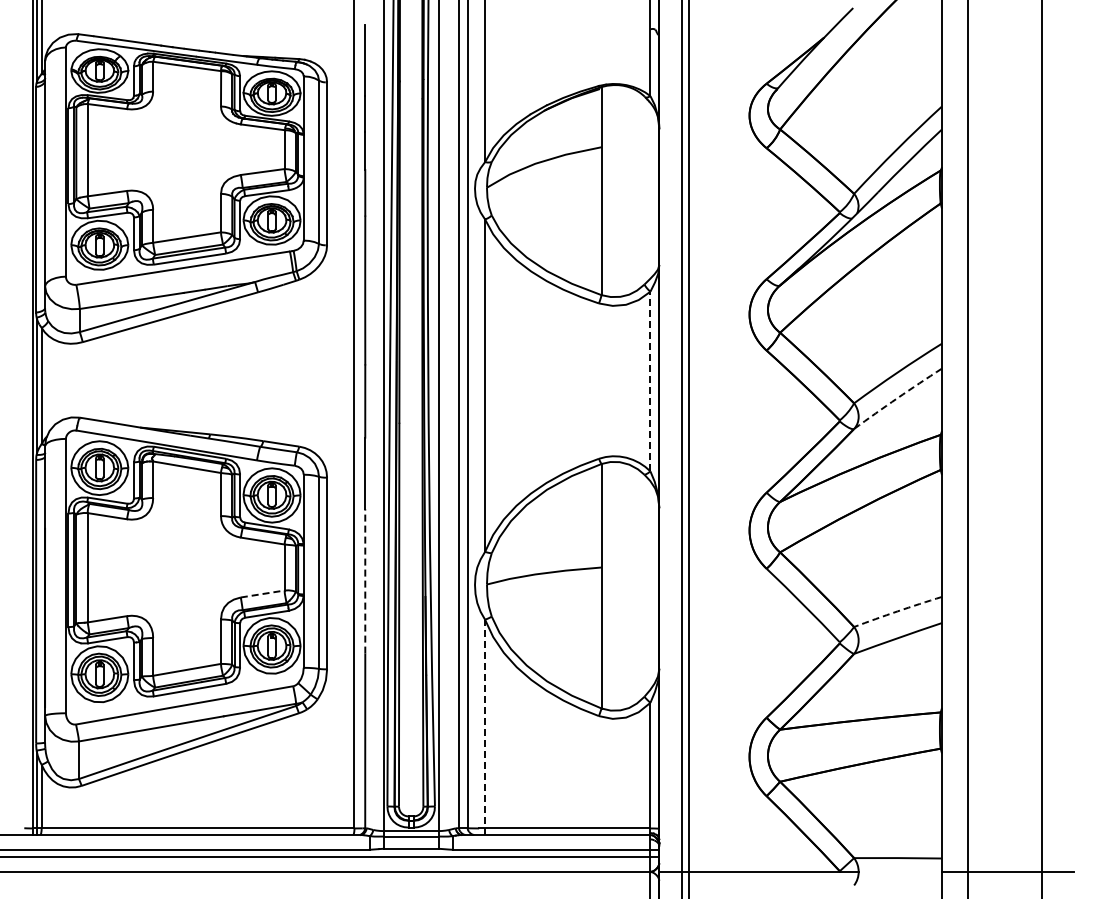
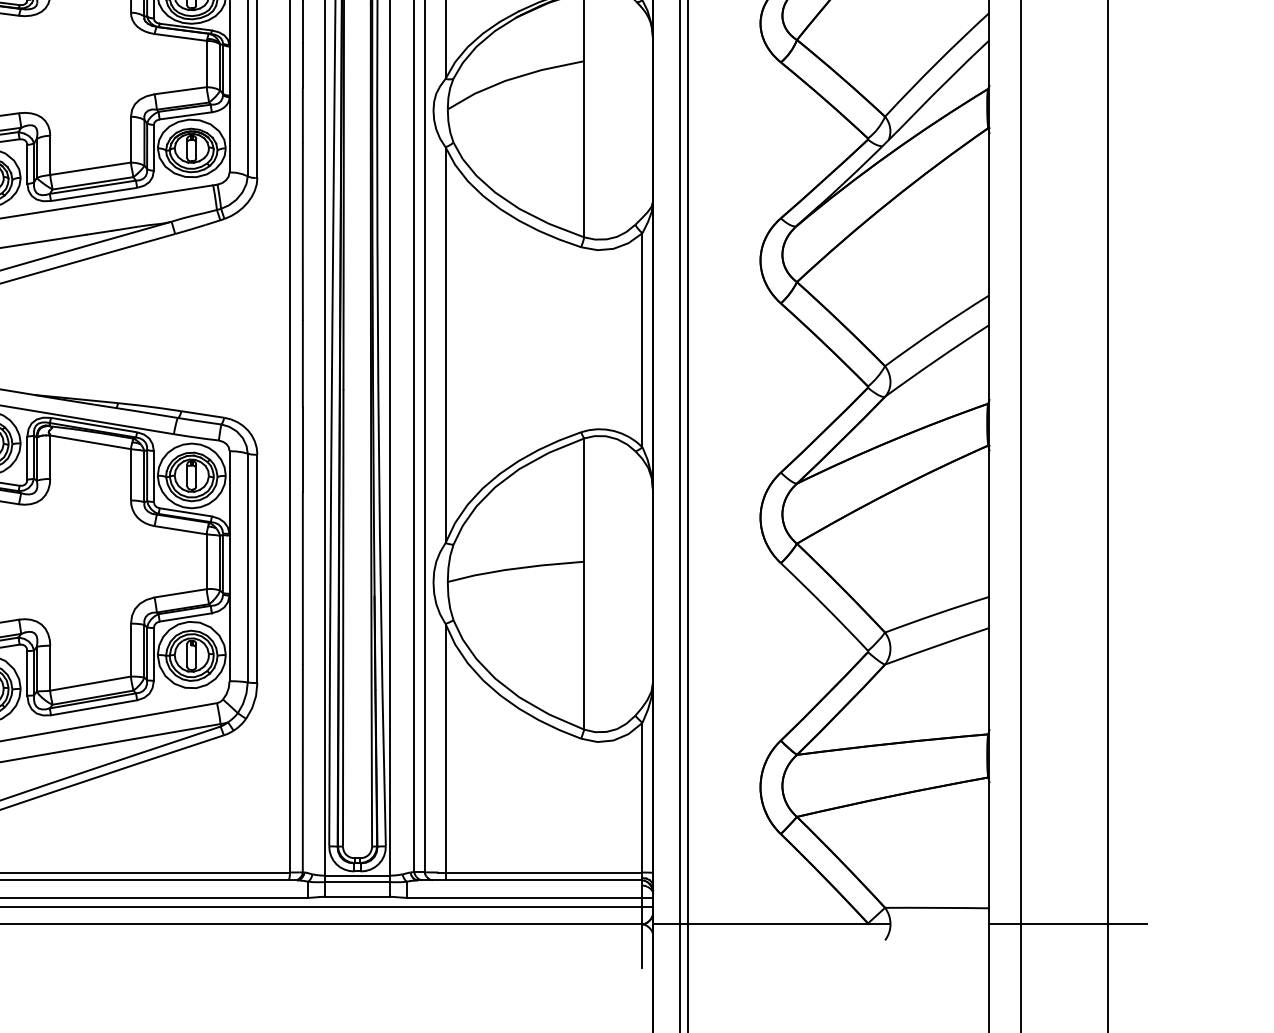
line: (650, 381) -> (642, 340), dashed -> solid
arc: (897, 398) -> (936, 360), dashed -> solid
line: (365, 580) -> (303, 577), dashed -> solid
line: (263, 593) -> (181, 592), dashed -> solid
arc: (897, 611) -> (936, 614), dashed -> solid
line: (485, 727) -> (446, 752), dashed -> solid

